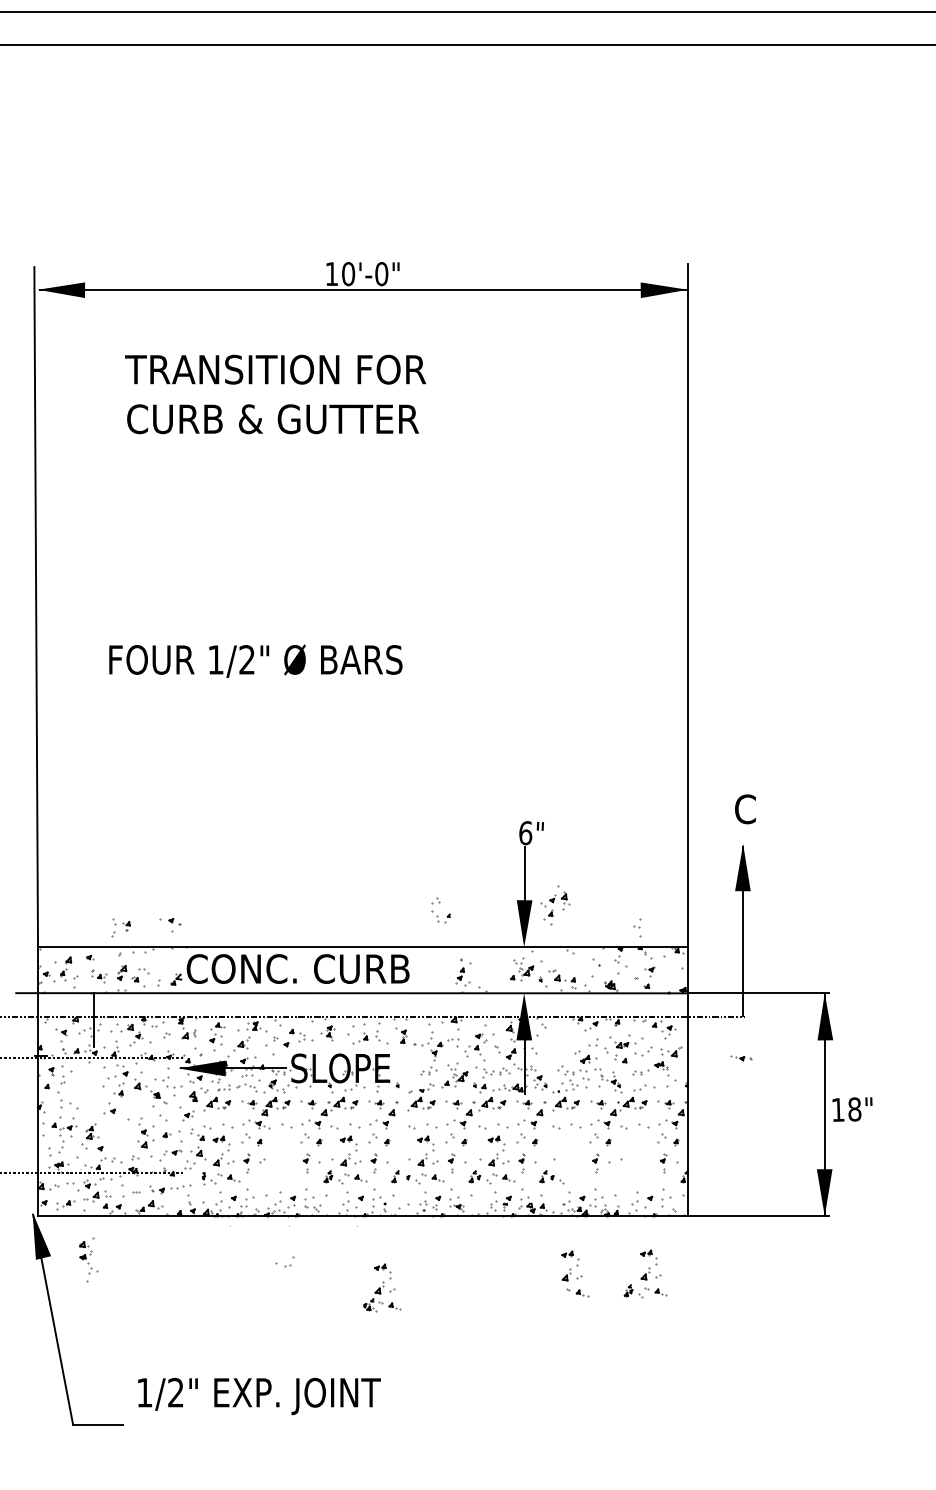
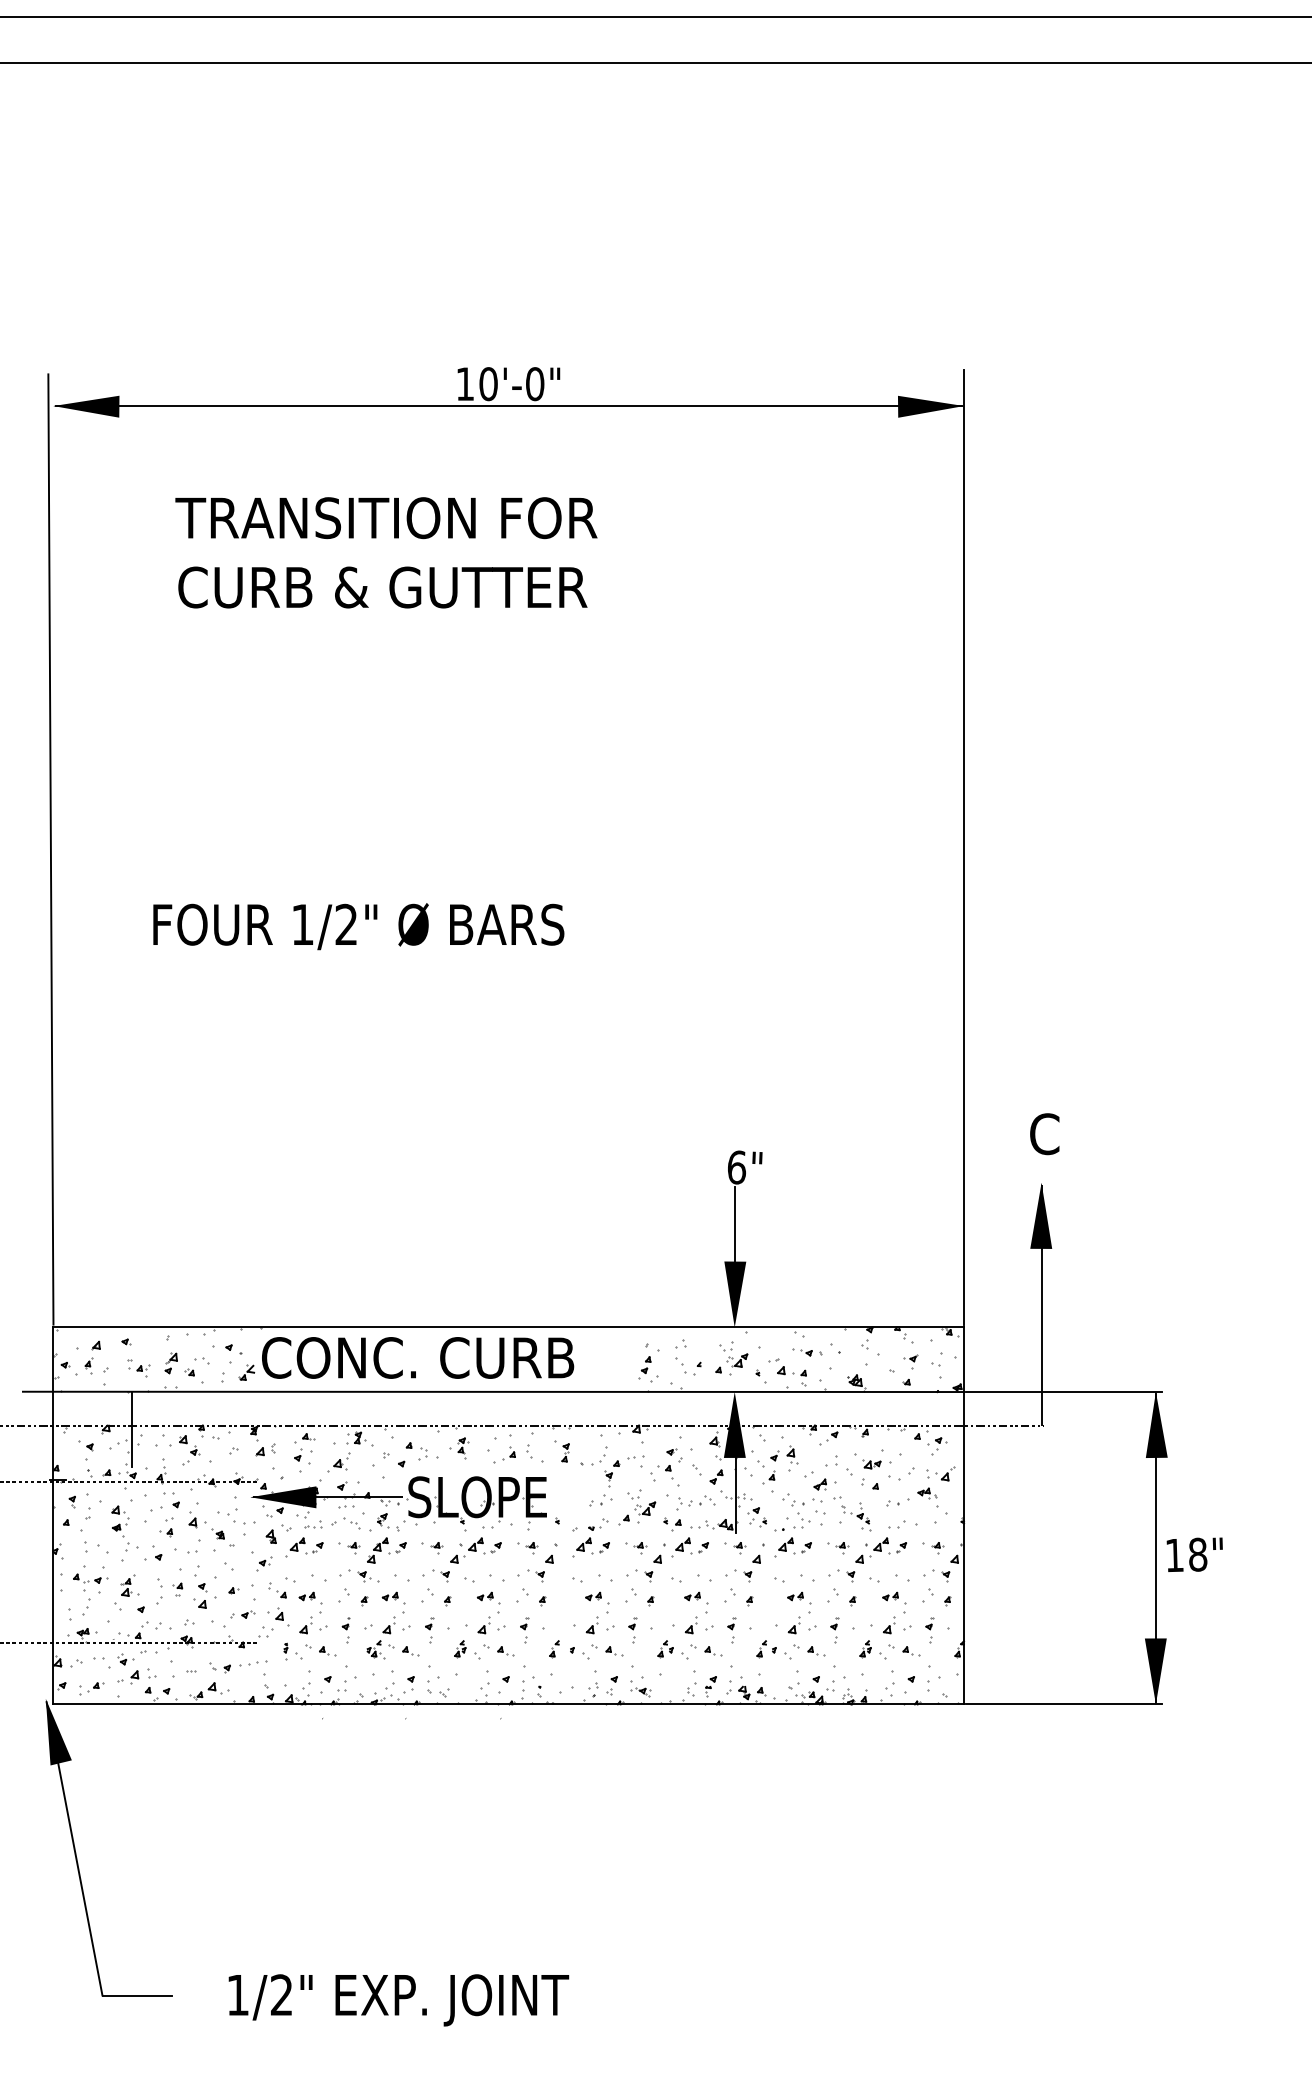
part: (555, 905) -> (778, 1465), moved
part: (440, 910) -> (687, 1357), moved
part: (170, 925) -> (227, 1354), moved
part: (120, 927) -> (169, 1591), moved
part: (637, 927) -> (936, 1365), moved
part: (741, 1058) -> (808, 1352), moved
part: (88, 1259) -> (124, 1530), moved
part: (284, 1261) -> (187, 1546), moved
part: (575, 1273) -> (806, 1623), moved
part: (645, 1273) -> (889, 1624), moved
part: (382, 1287) -> (393, 1624), moved
text: (259, 1396) -> (398, 2000), moved

